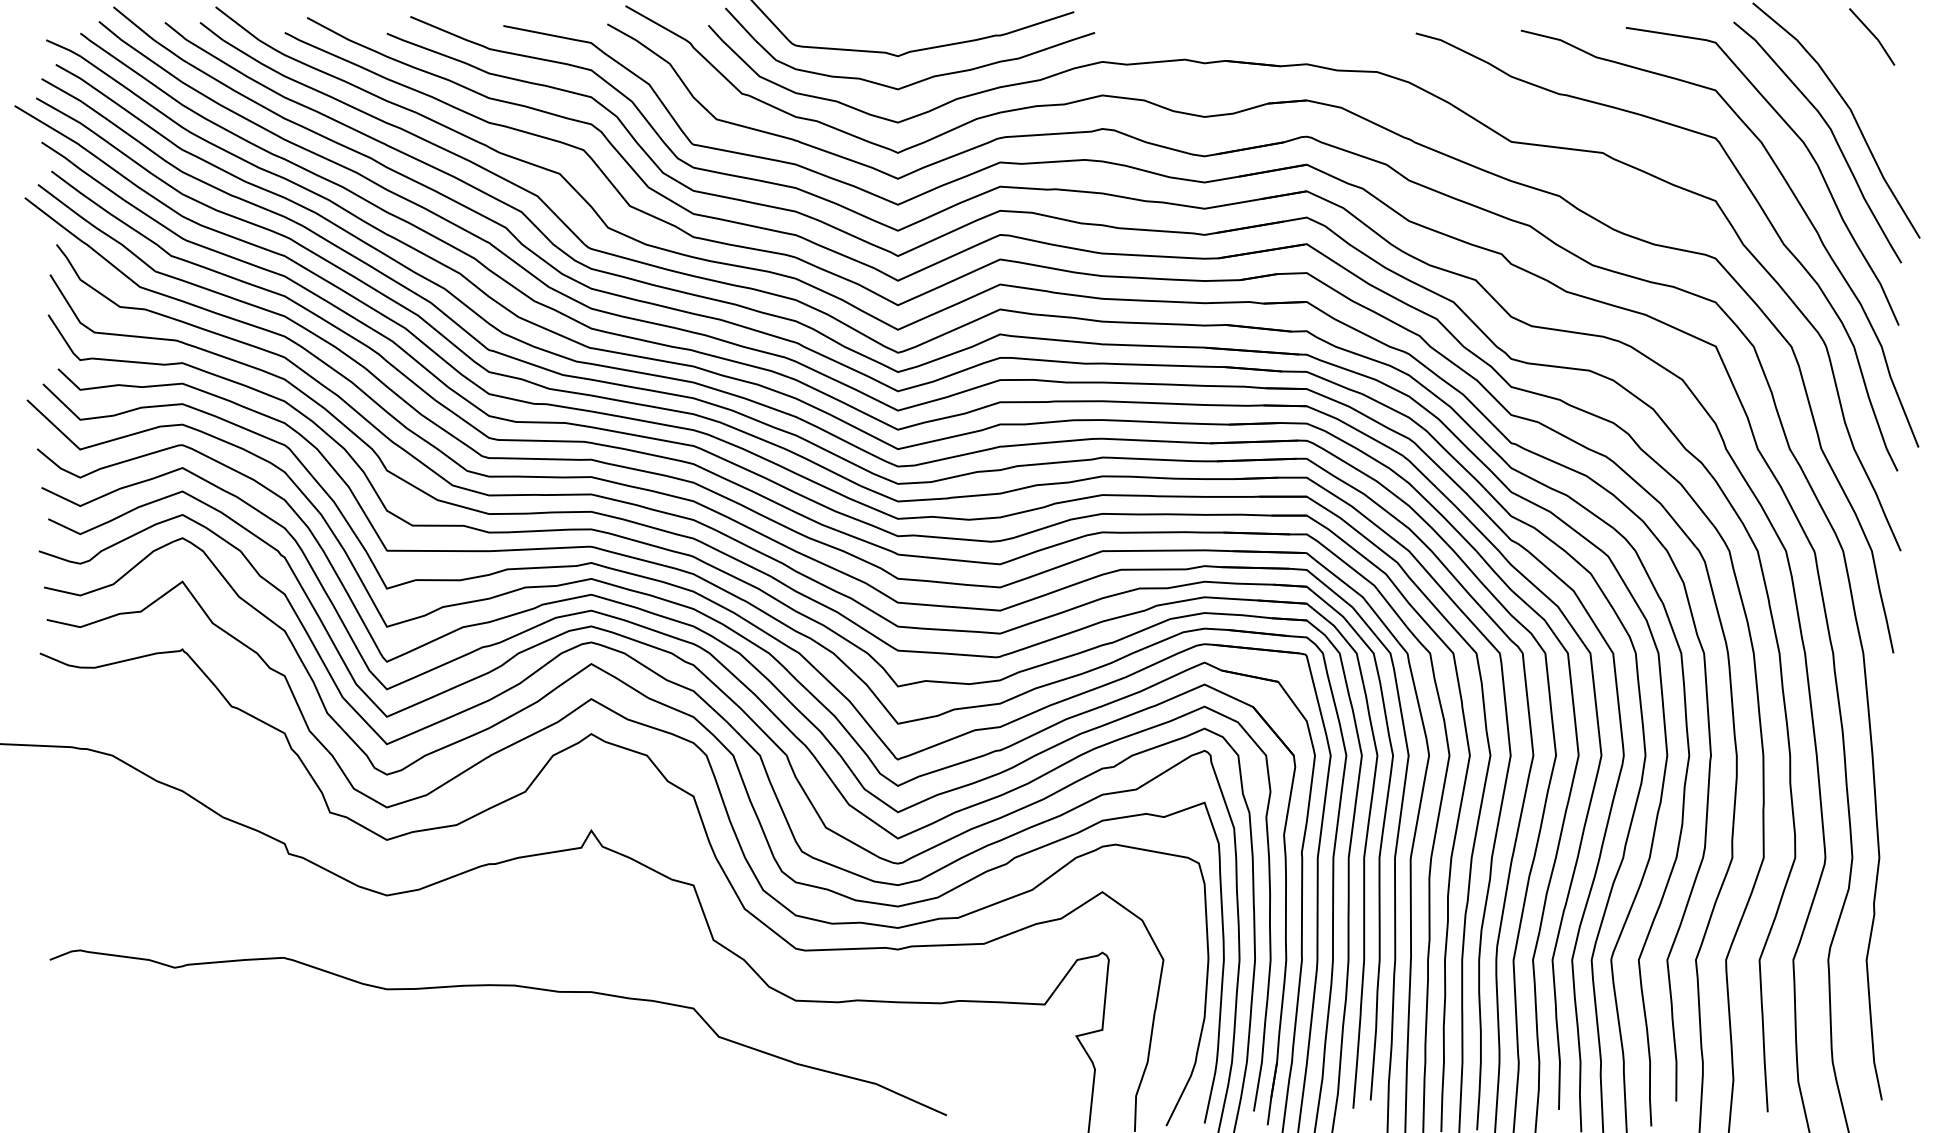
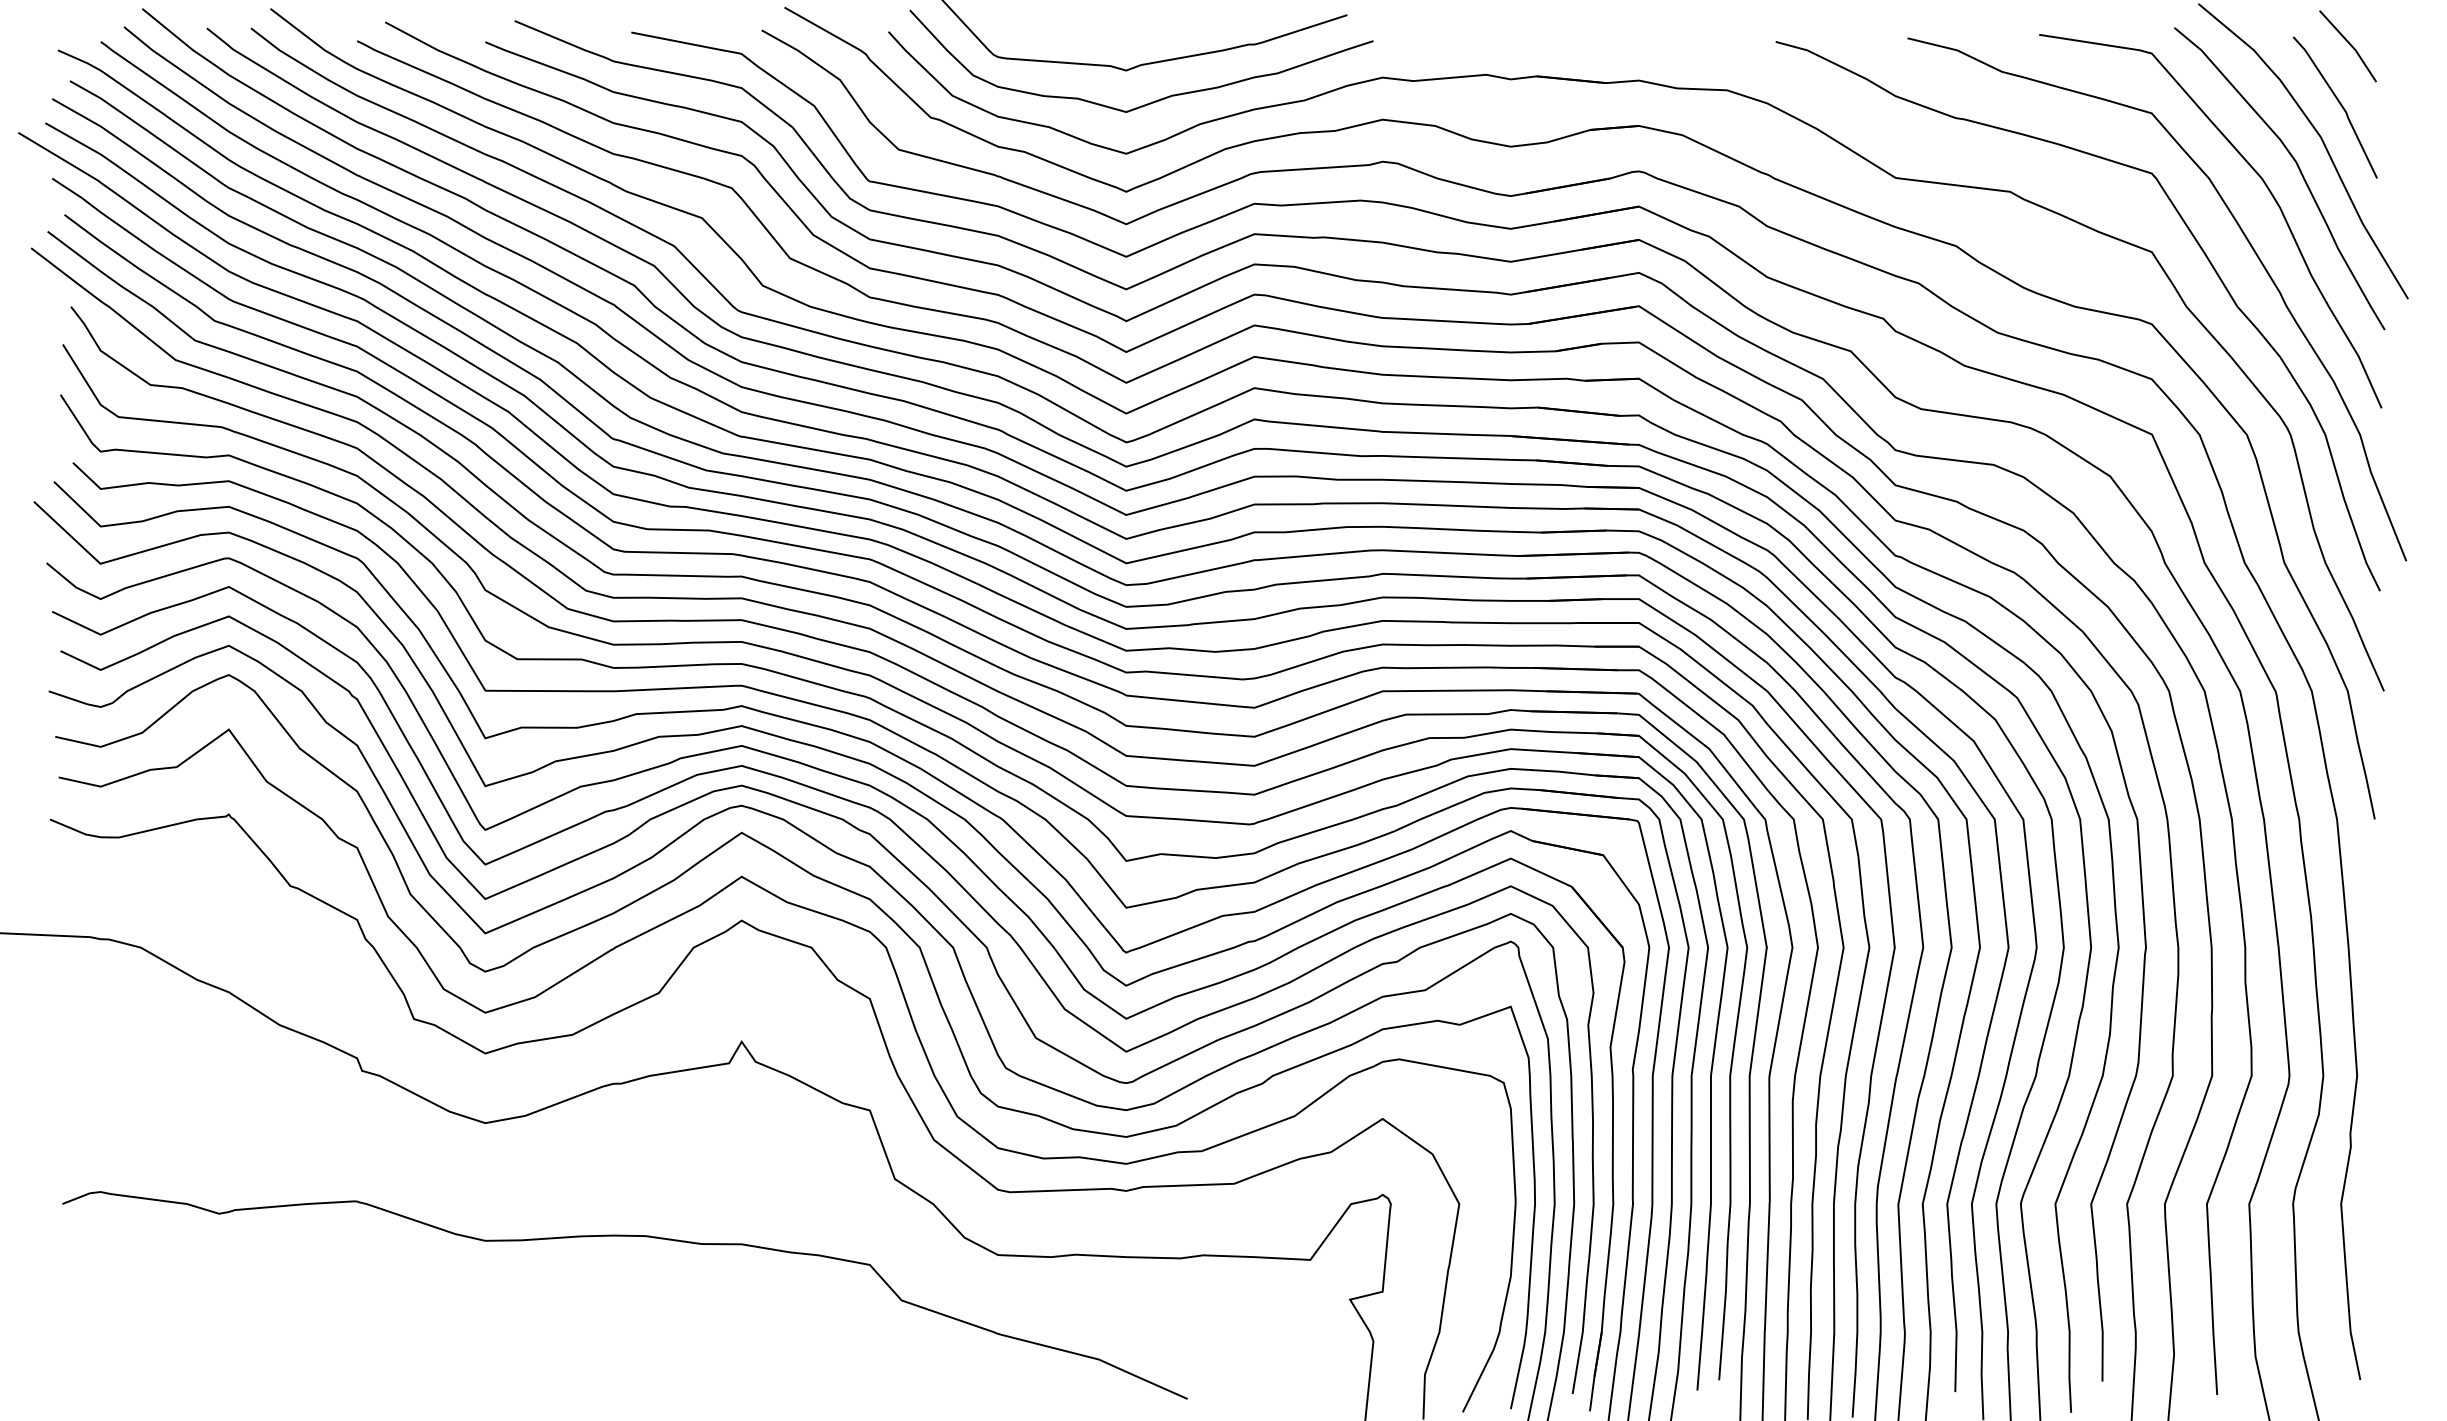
line: (1865, 83) -> (2339, 104), added

